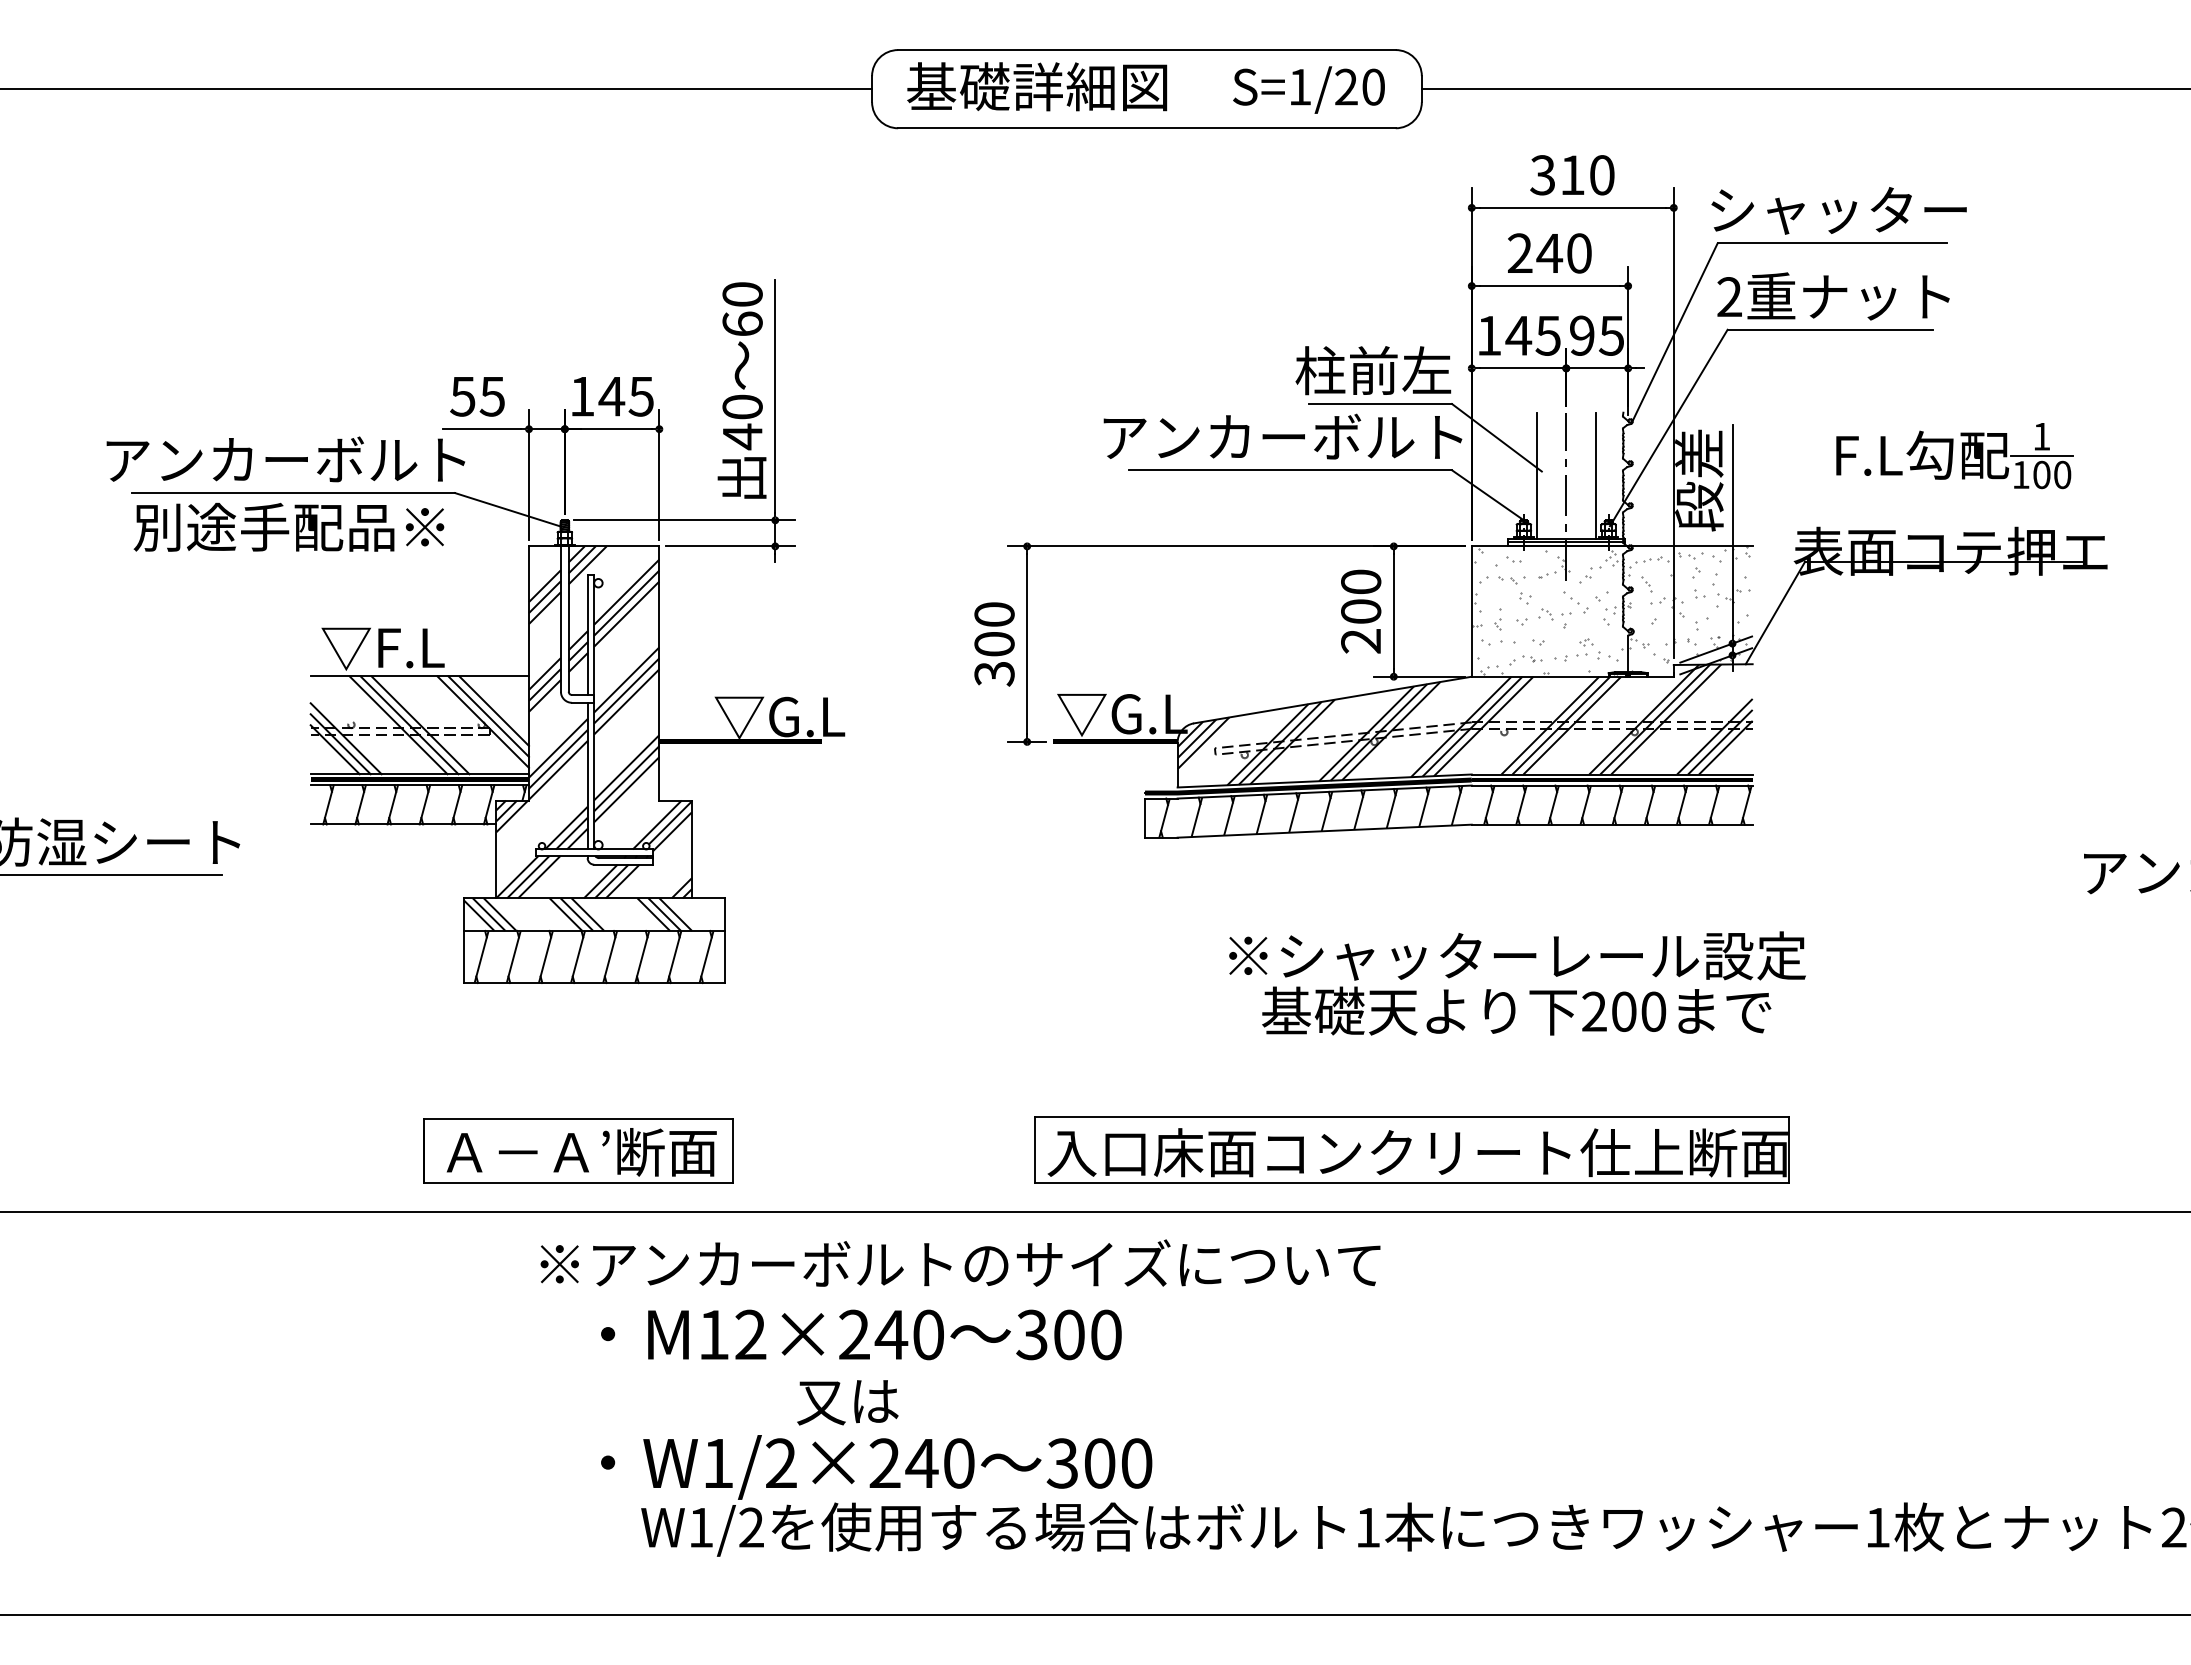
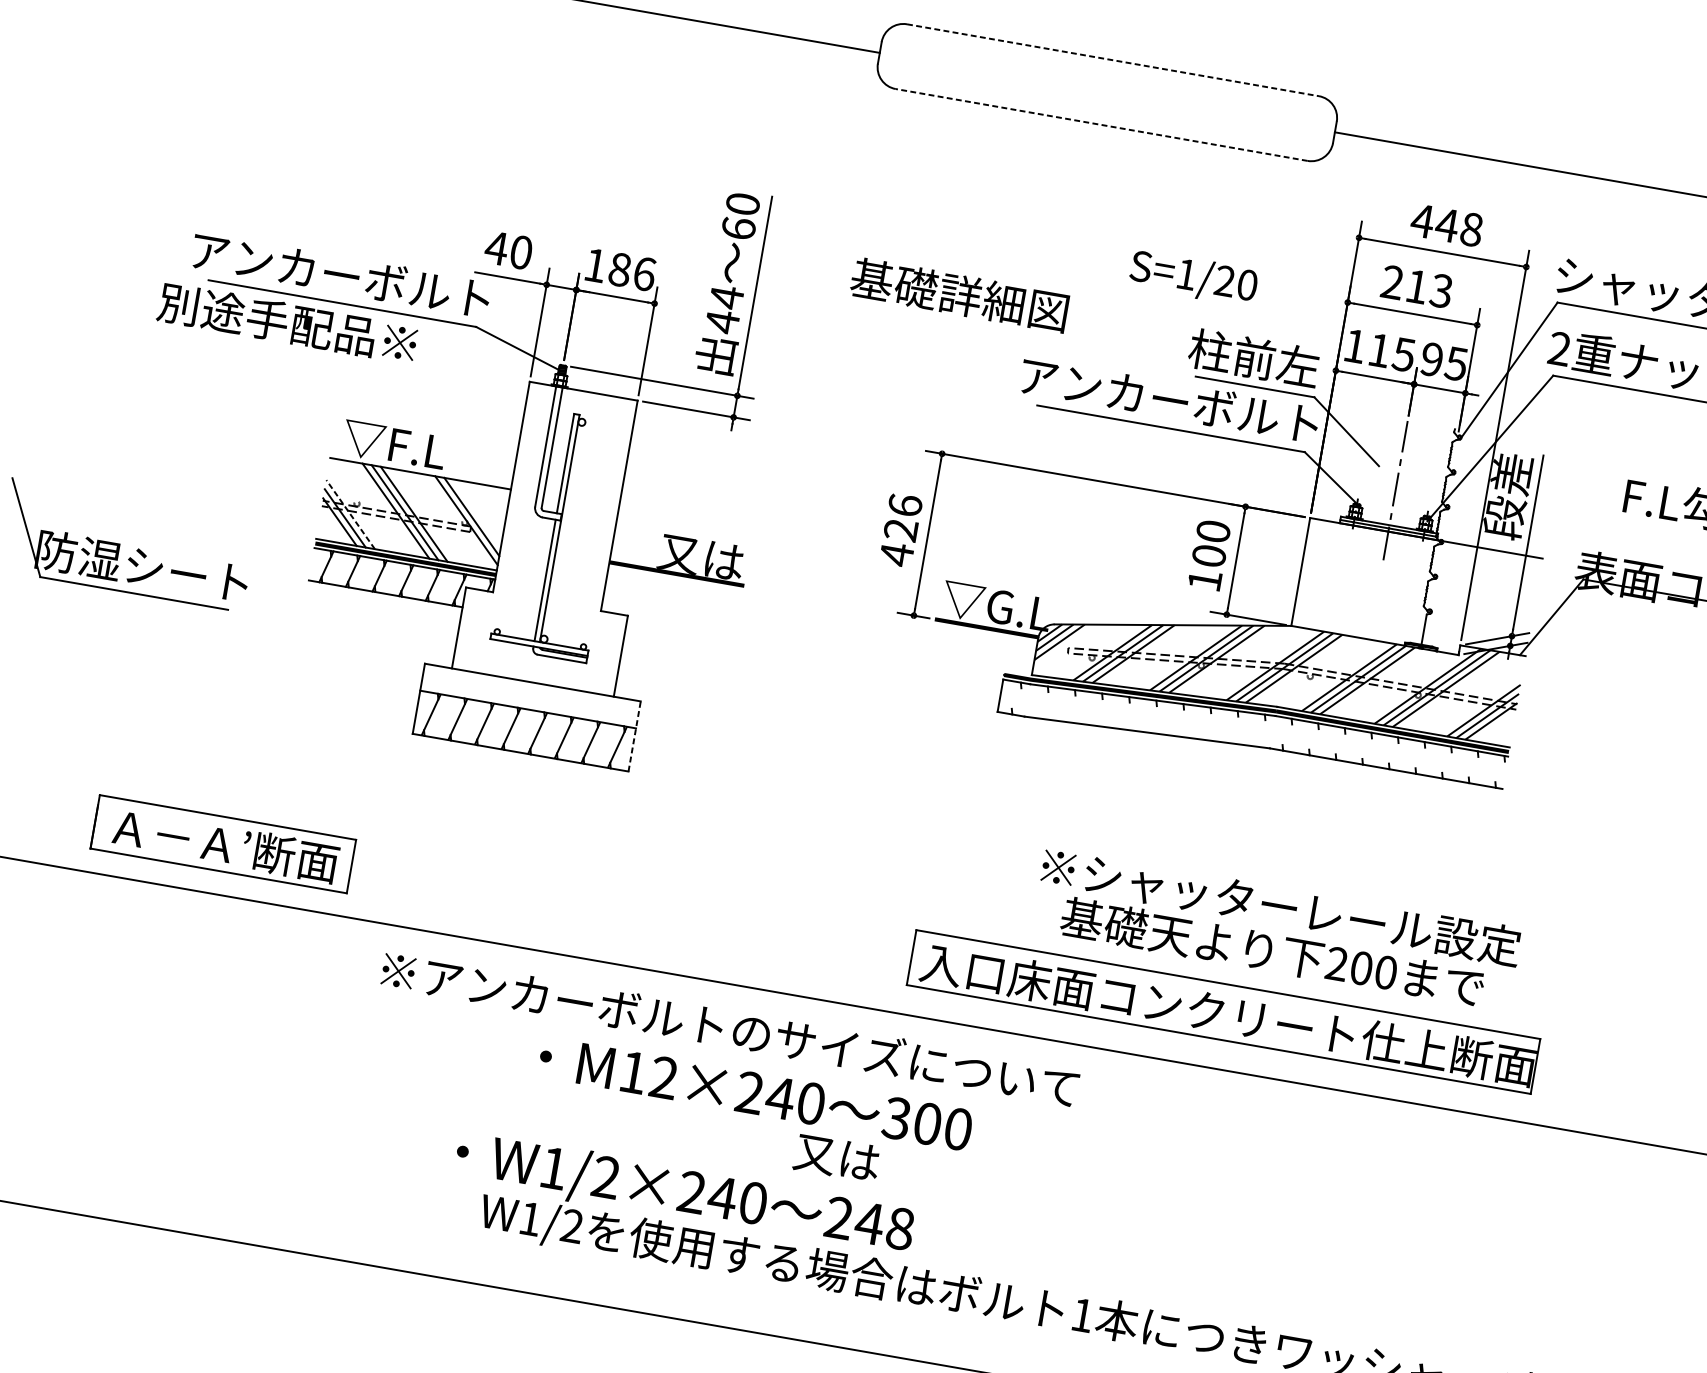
line: (1146, 50) -> (1112, 60), solid -> dashed
text: (1037, 86) -> (959, 294), moved
text: (1308, 89) -> (1193, 277), moved
line: (1146, 128) -> (1101, 125), solid -> dashed
text: (1571, 175) -> (1446, 225), 310 -> 448
text: (1563, 253) -> (1428, 288), 240 -> 213
text: (1518, 335) -> (1379, 350), 145 -> 115
text: (476, 396) -> (507, 250), 55 -> 40
text: (626, 396) -> (632, 271), 145 -> 186
text: (742, 406) -> (726, 296), 40 -> 44
line: (1536, 475) -> (1374, 468), removed
line: (1595, 475) -> (1422, 477), removed
text: (288, 526) -> (287, 322), moved
hatch: (1610, 611) -> (1415, 591), removed
text: (1360, 641) -> (1204, 580), 200 -> 100
text: (994, 644) -> (900, 530), 300 -> 426
line: (494, 710) -> (477, 512), removed
text: (779, 716) -> (712, 558), ▽G.L -> 又は
hatch: (593, 722) -> (557, 536), removed
line: (345, 738) -> (350, 514), solid -> dashed
hatch: (1455, 811) -> (1258, 735), removed
hatch: (577, 914) -> (516, 693), removed
line: (724, 940) -> (634, 736), solid -> dashed
text: (1517, 983) -> (1277, 929), moved
part: (1411, 1149) -> (1223, 1011), moved
part: (578, 1150) -> (223, 843), moved
text: (960, 1262) -> (730, 1027), moved
text: (861, 1334) -> (755, 1093), moved
text: (847, 1402) -> (836, 1157), moved
text: (1099, 1463) -> (869, 1223), 300 -> 248

